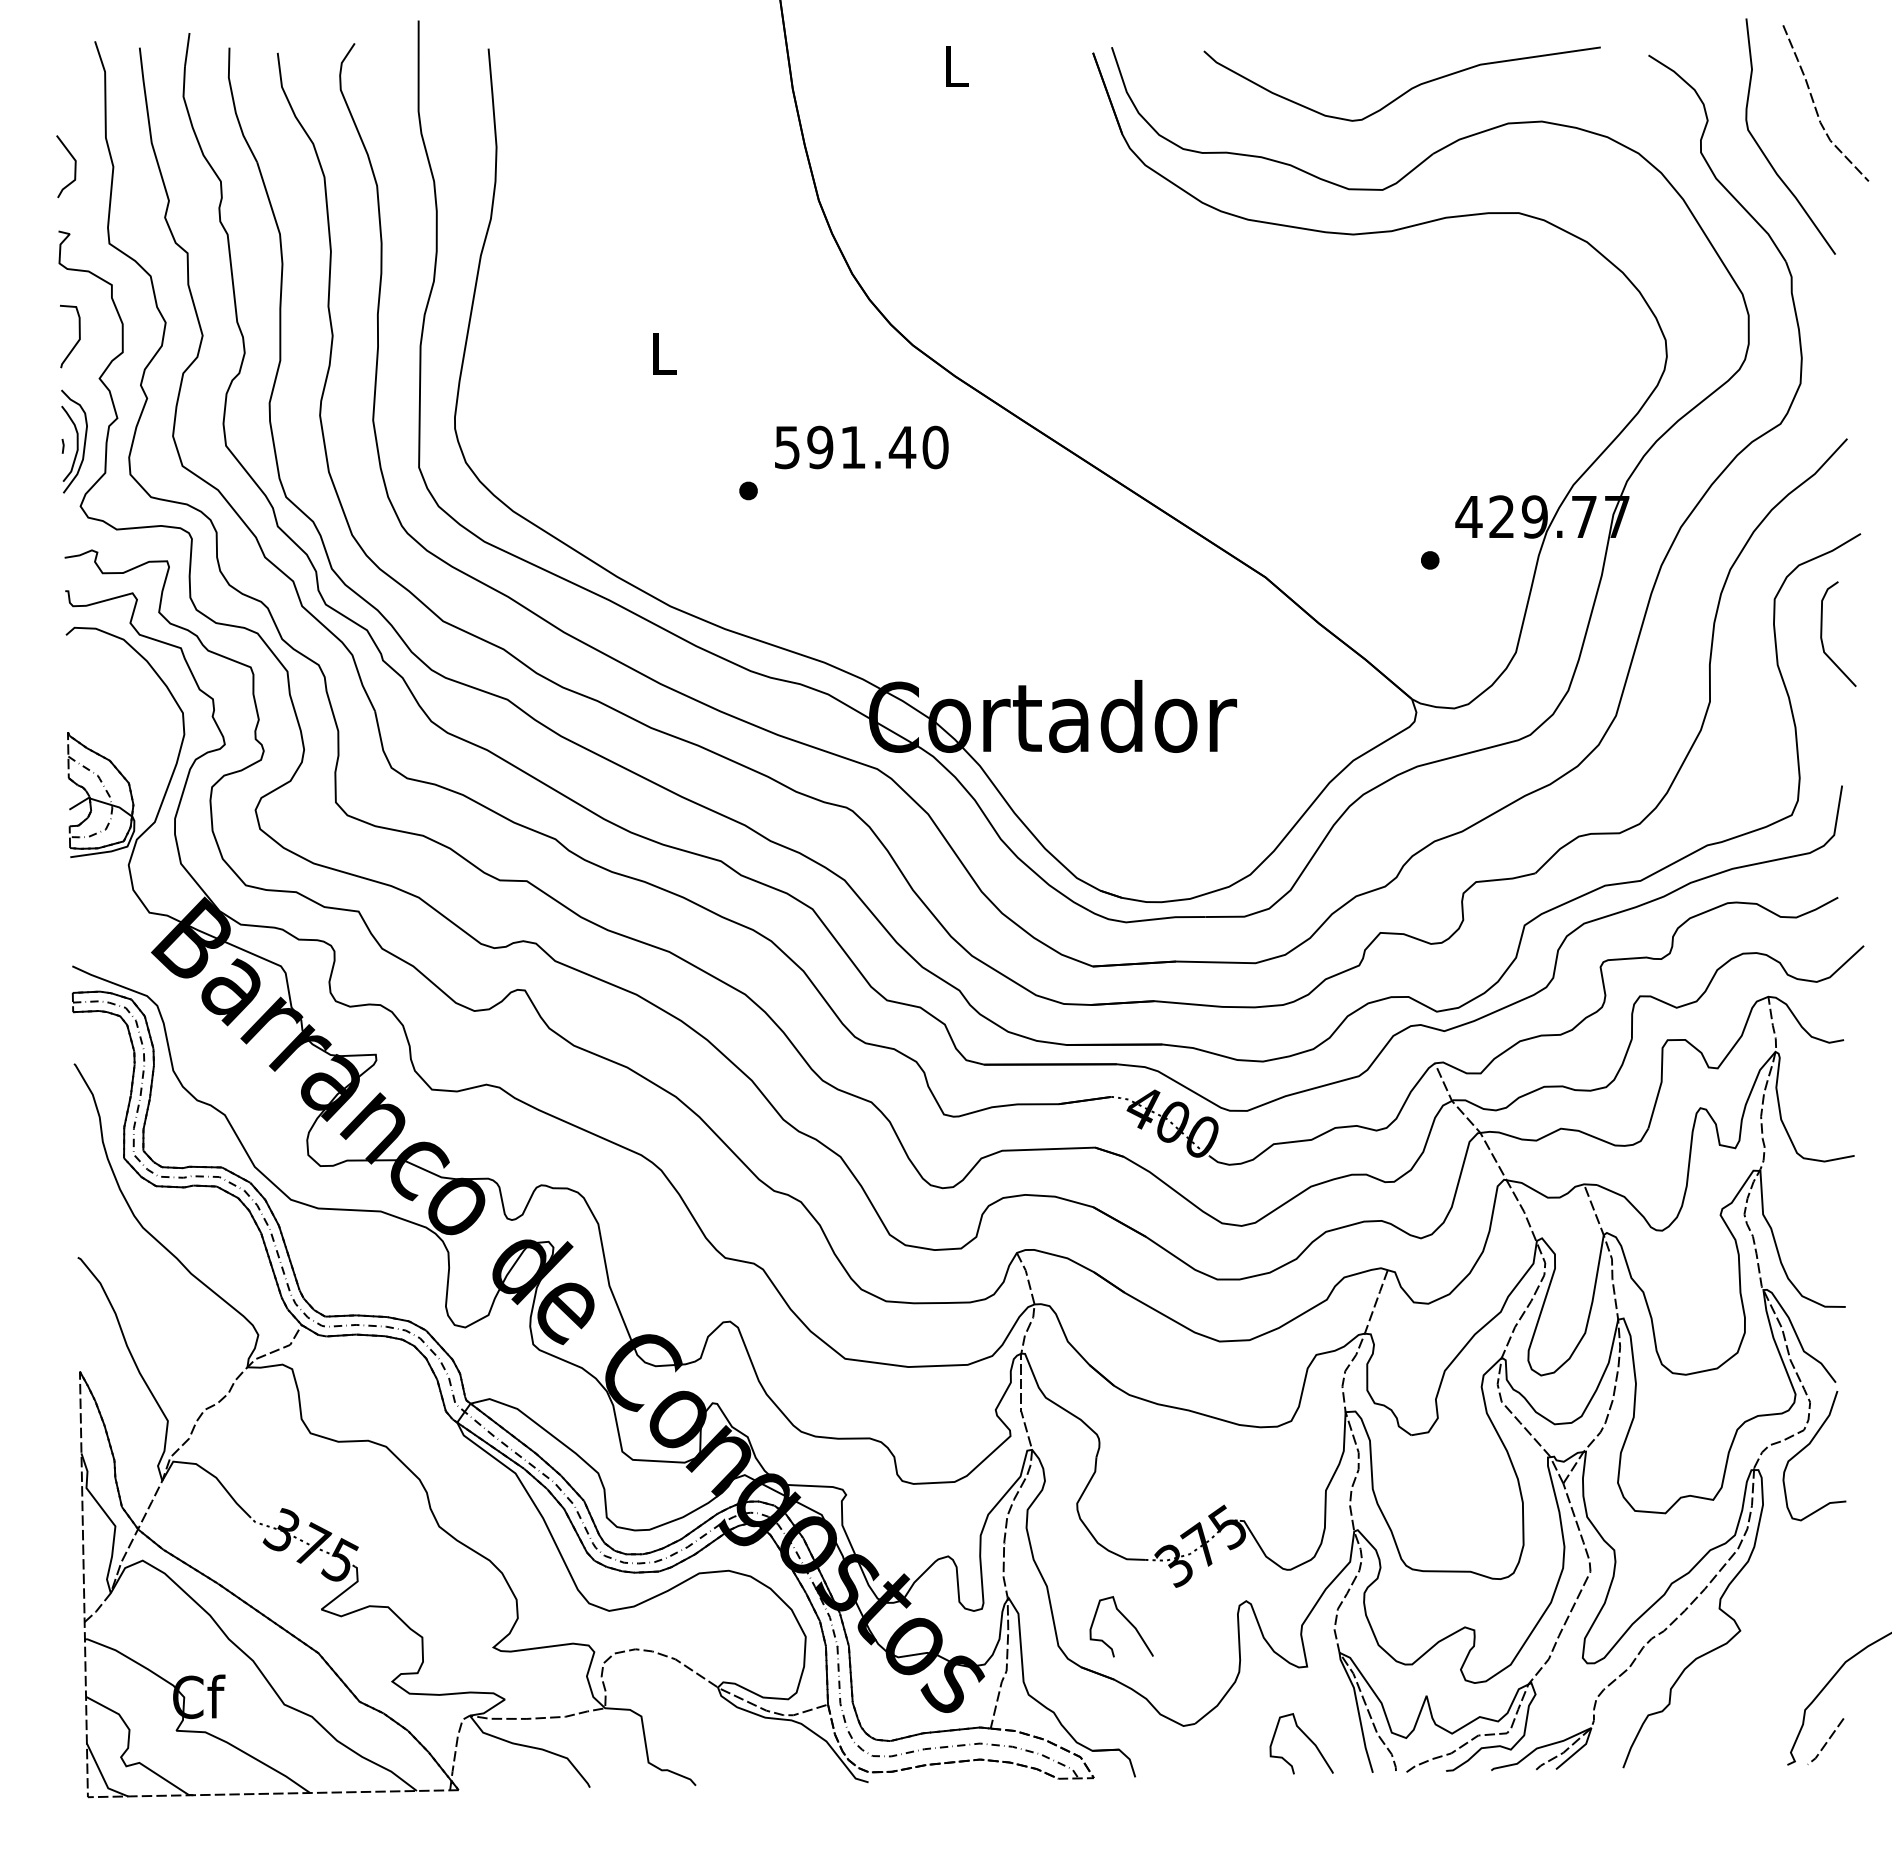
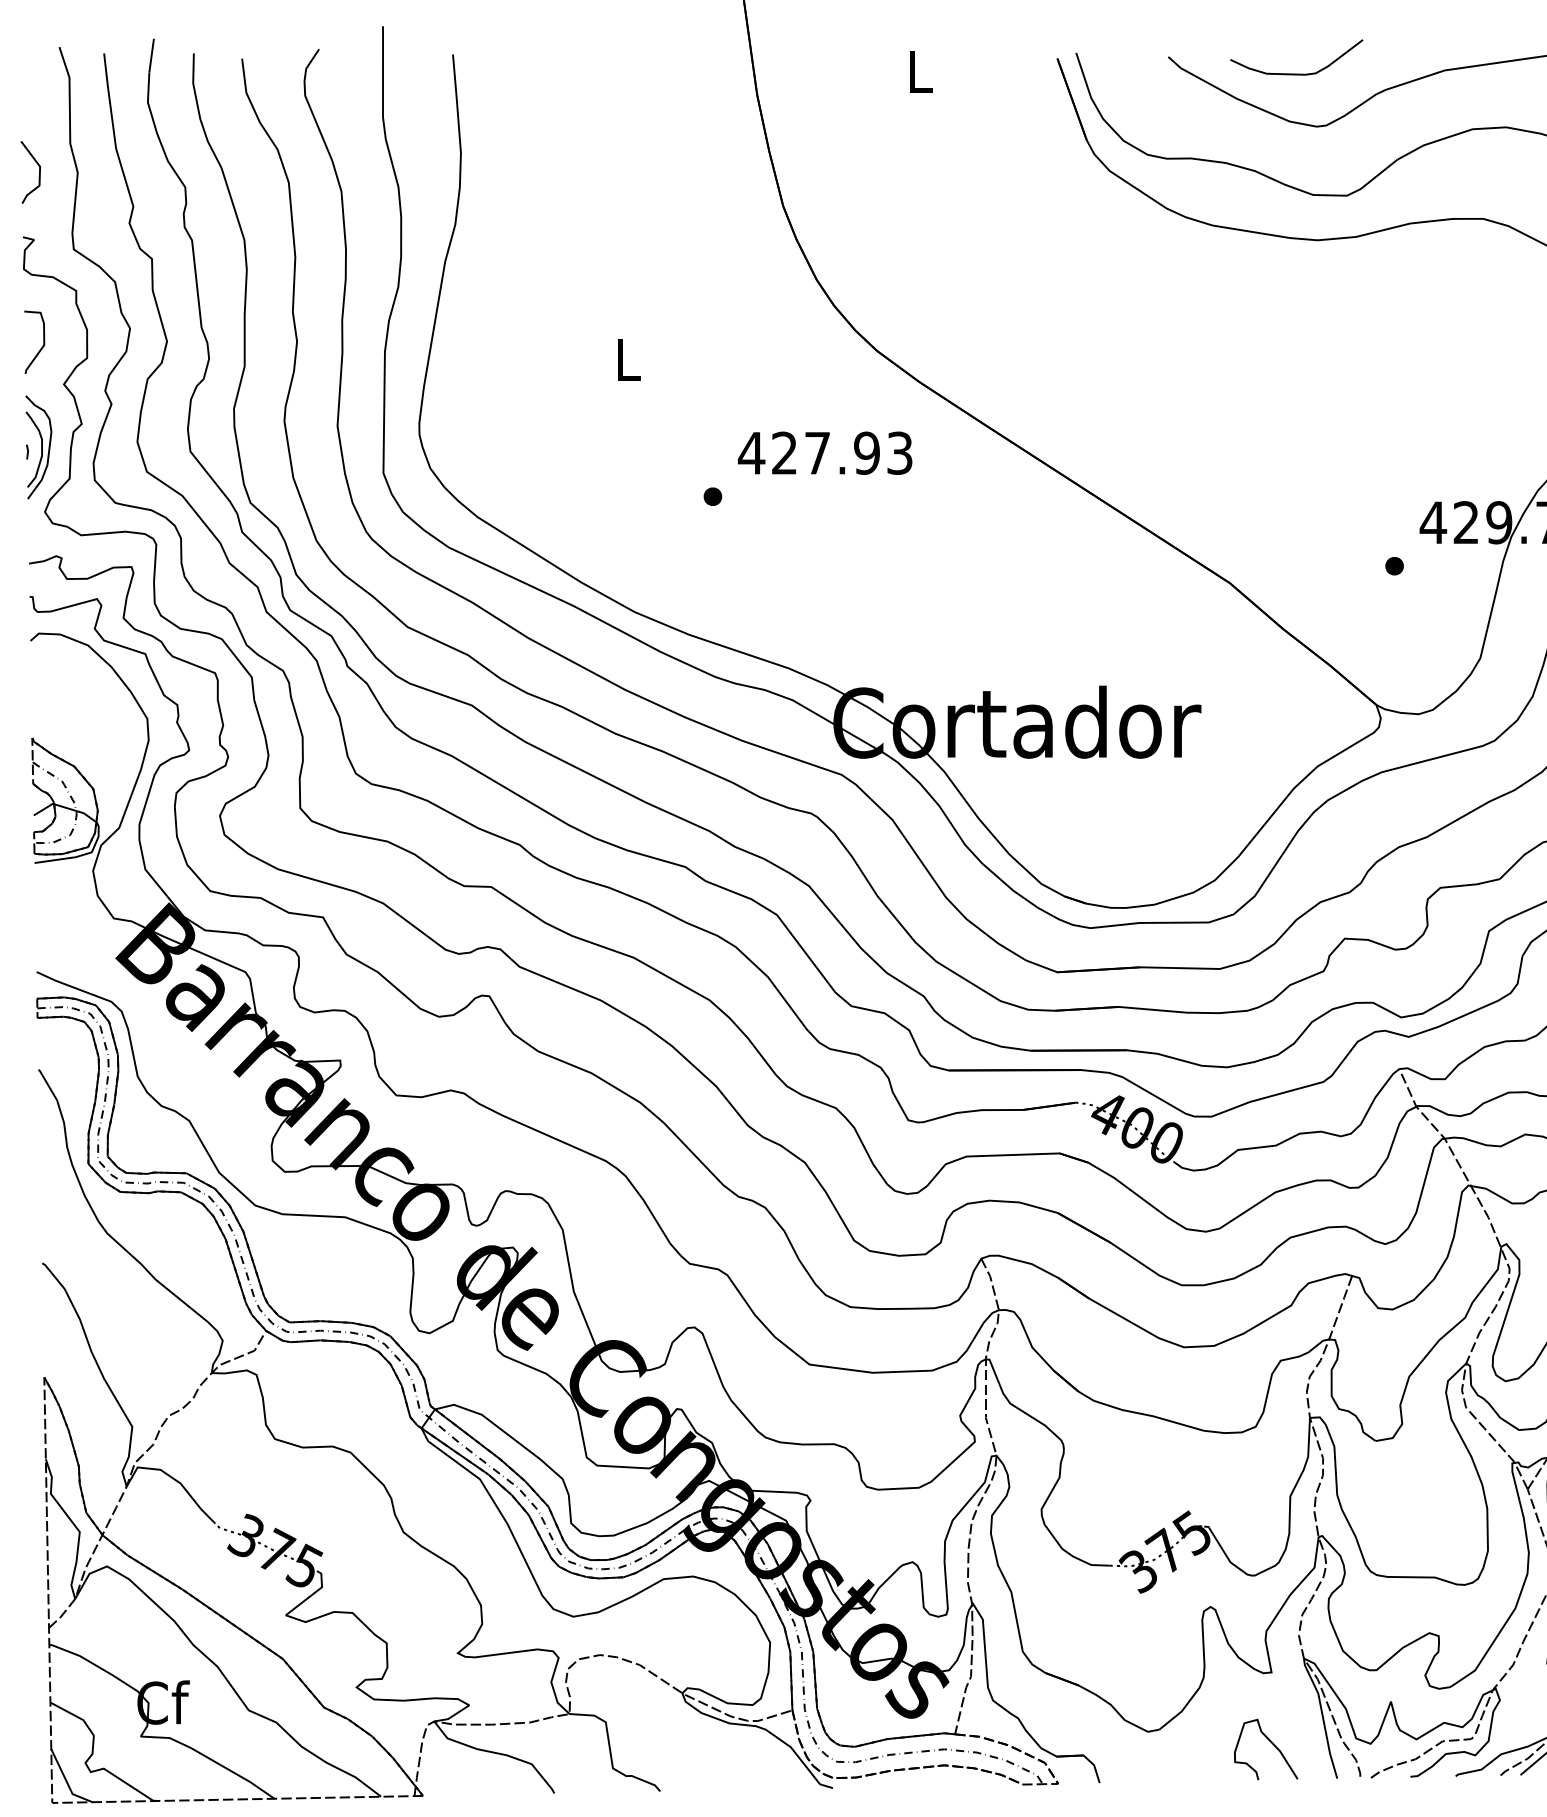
curve: (1331, 67) -> (1295, 73), added
text: (860, 447) -> (824, 453), 591.40 -> 427.93
curve: (1126, 1620) -> (1090, 1626), removed

